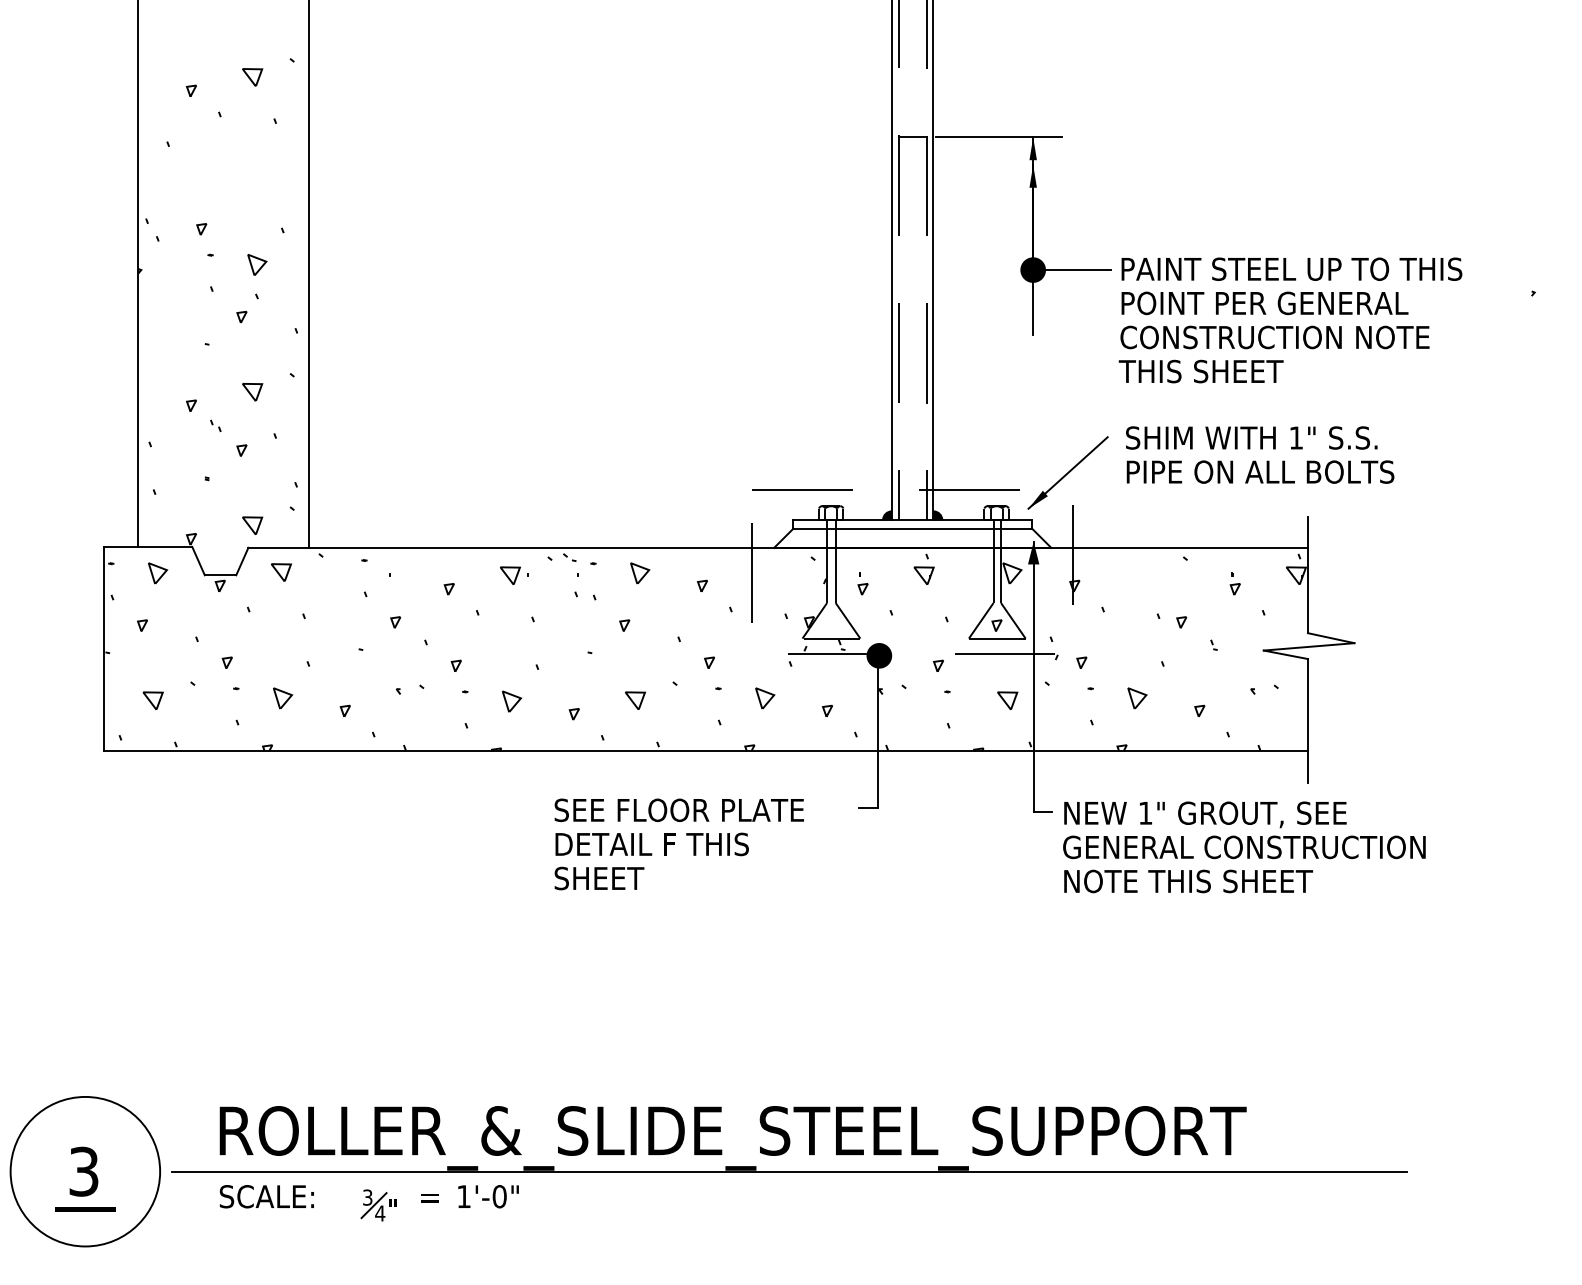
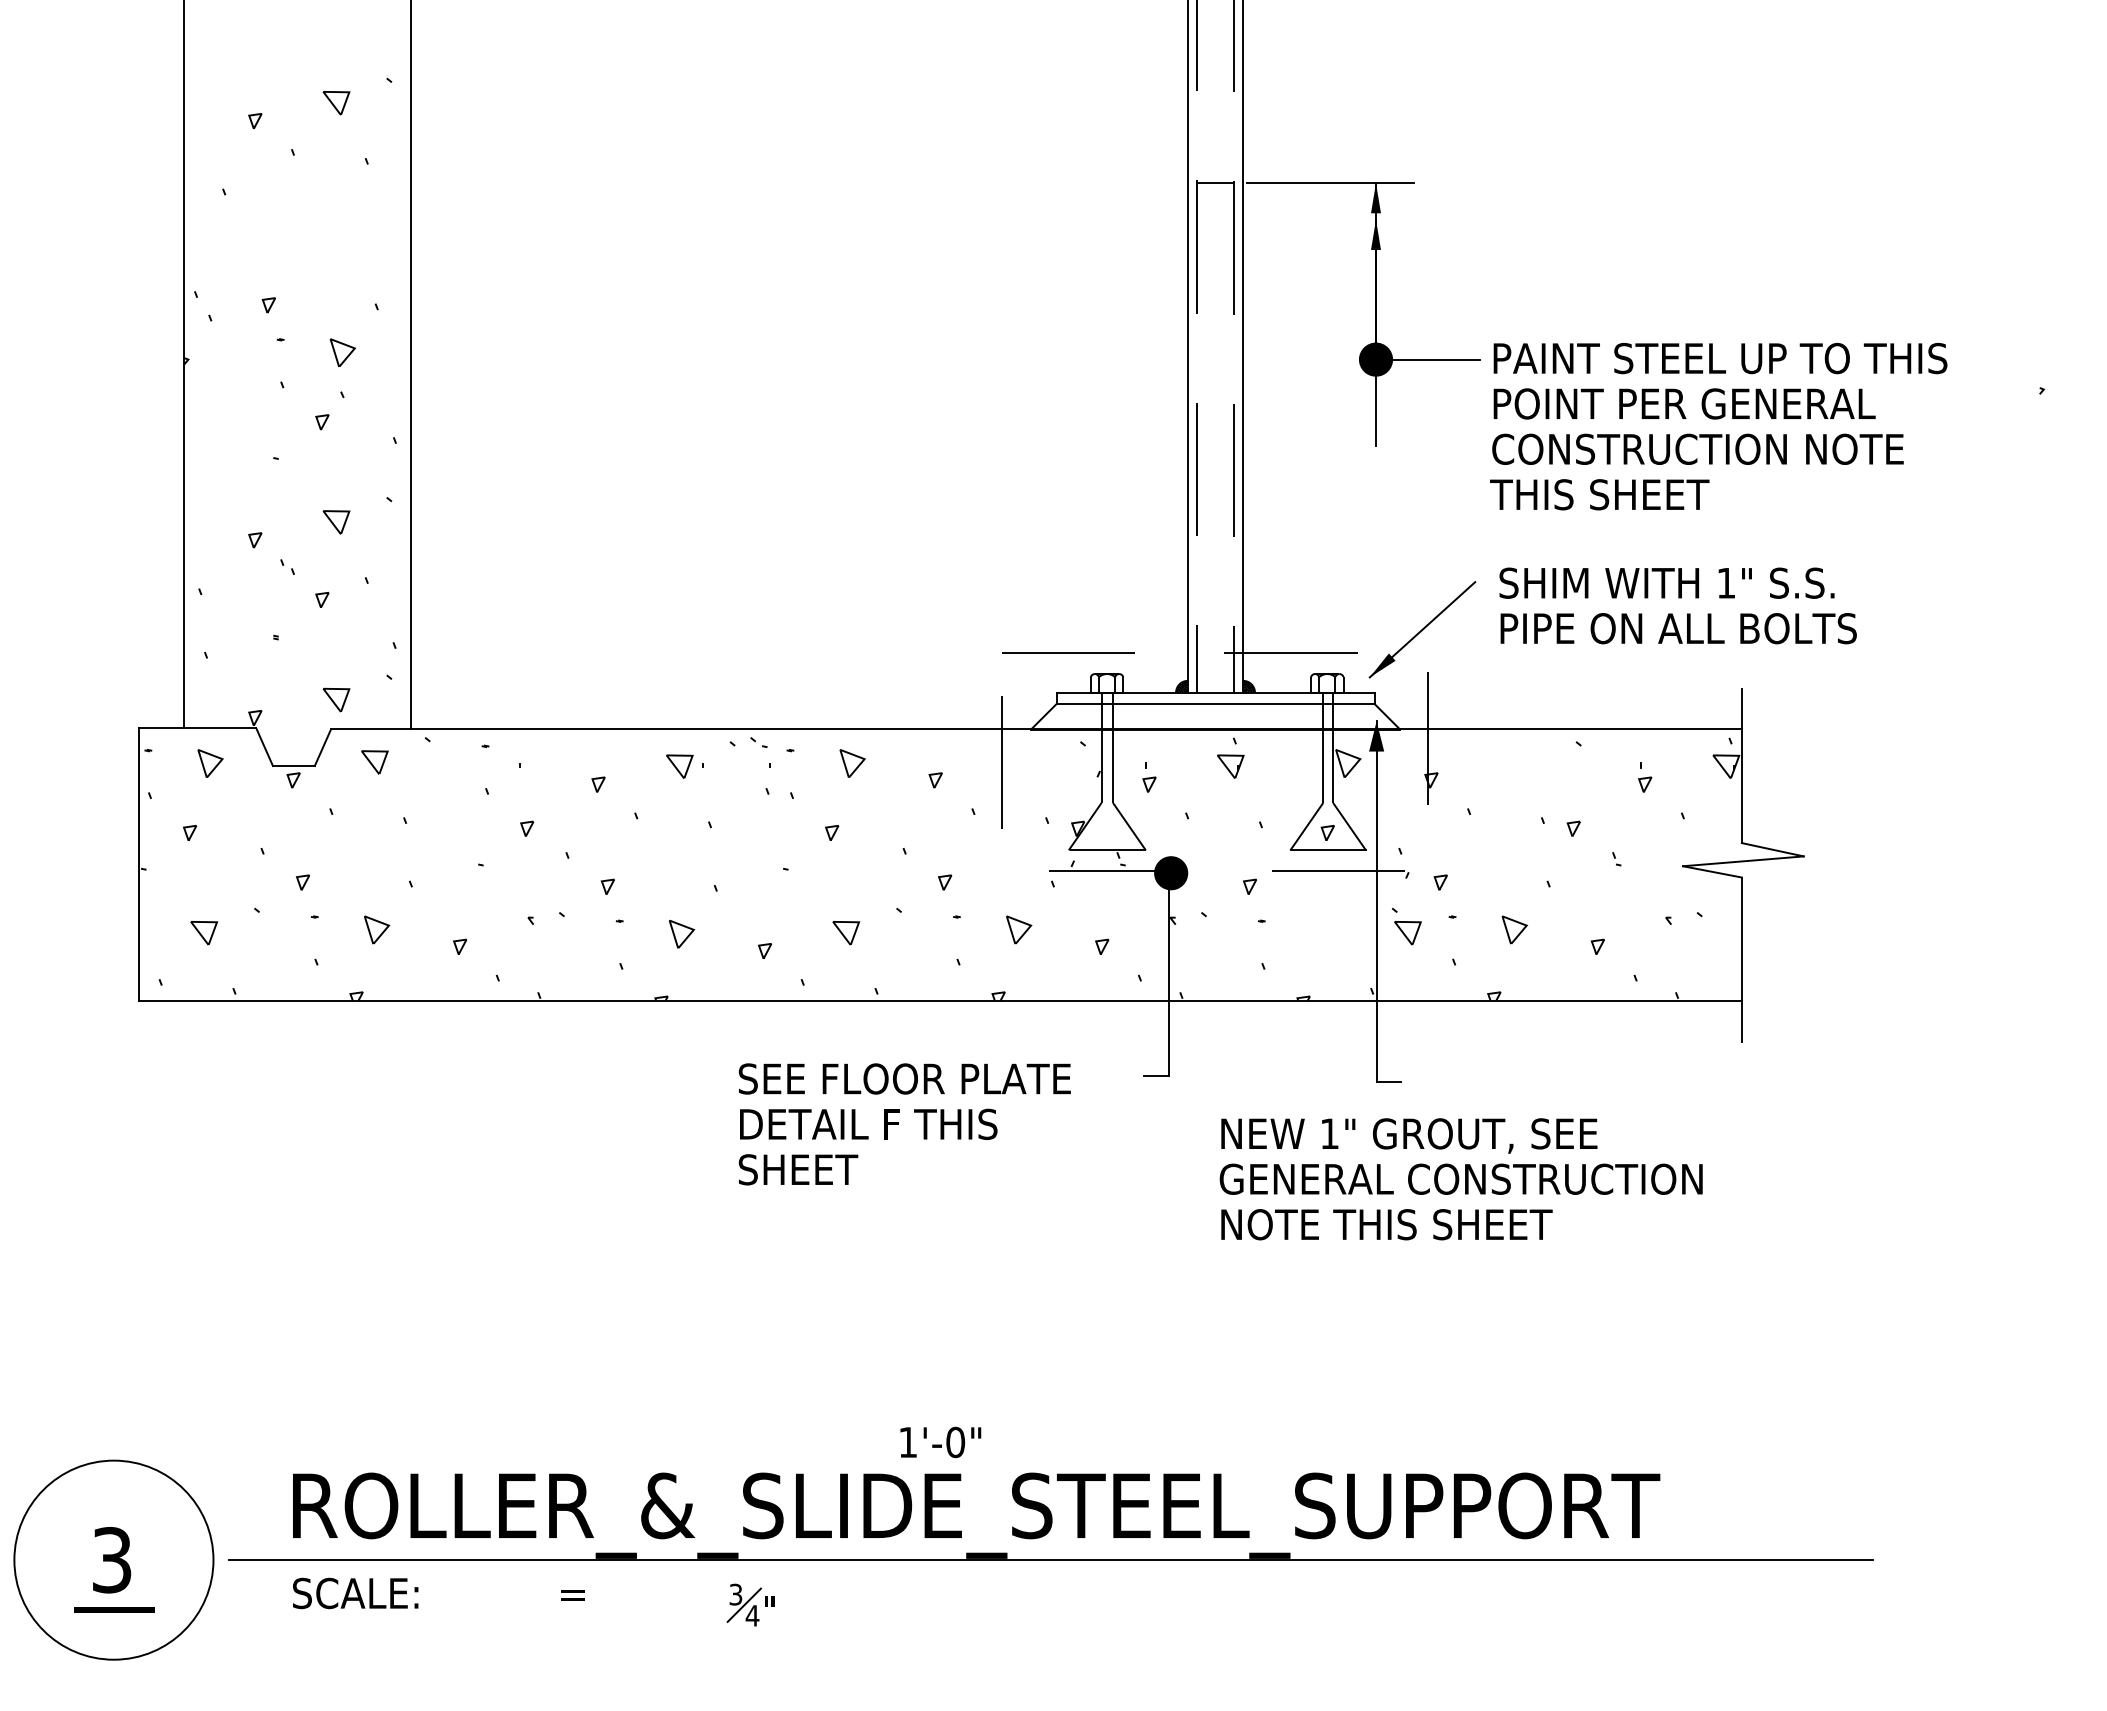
line: (1005, 701) -> (1405, 934), moved
text: (1243, 847) -> (1460, 1179), moved
text: (488, 1196) -> (940, 1442), moved
part: (378, 1204) -> (750, 1604), moved

